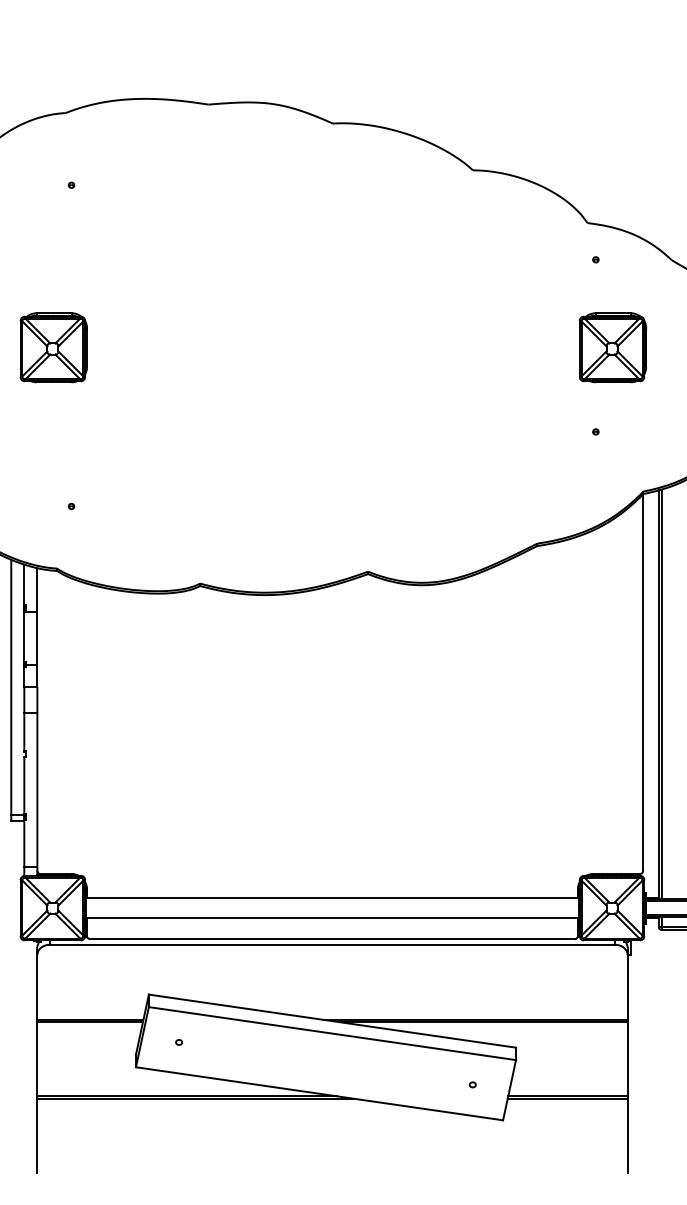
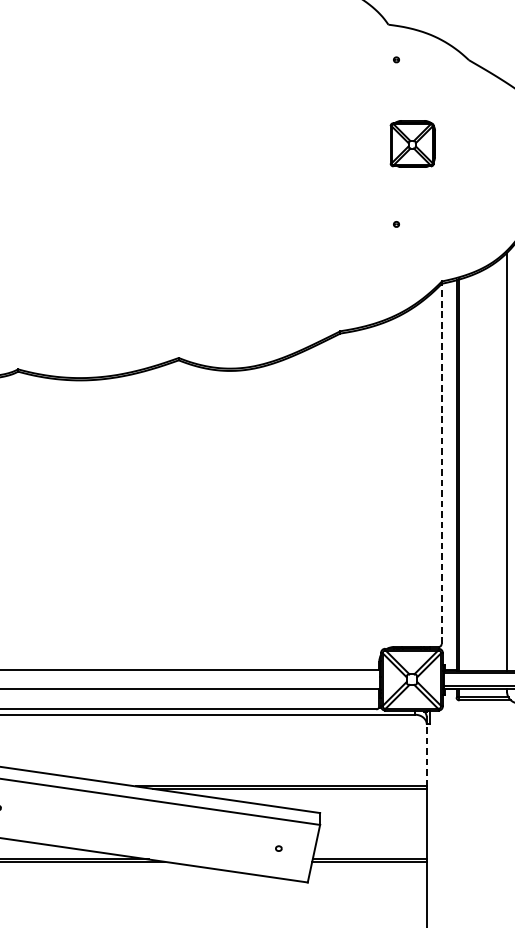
part: (612, 347) -> (412, 143), size x0.7
line: (643, 682) -> (442, 463), solid -> dashed
line: (627, 986) -> (426, 754), solid -> dashed

